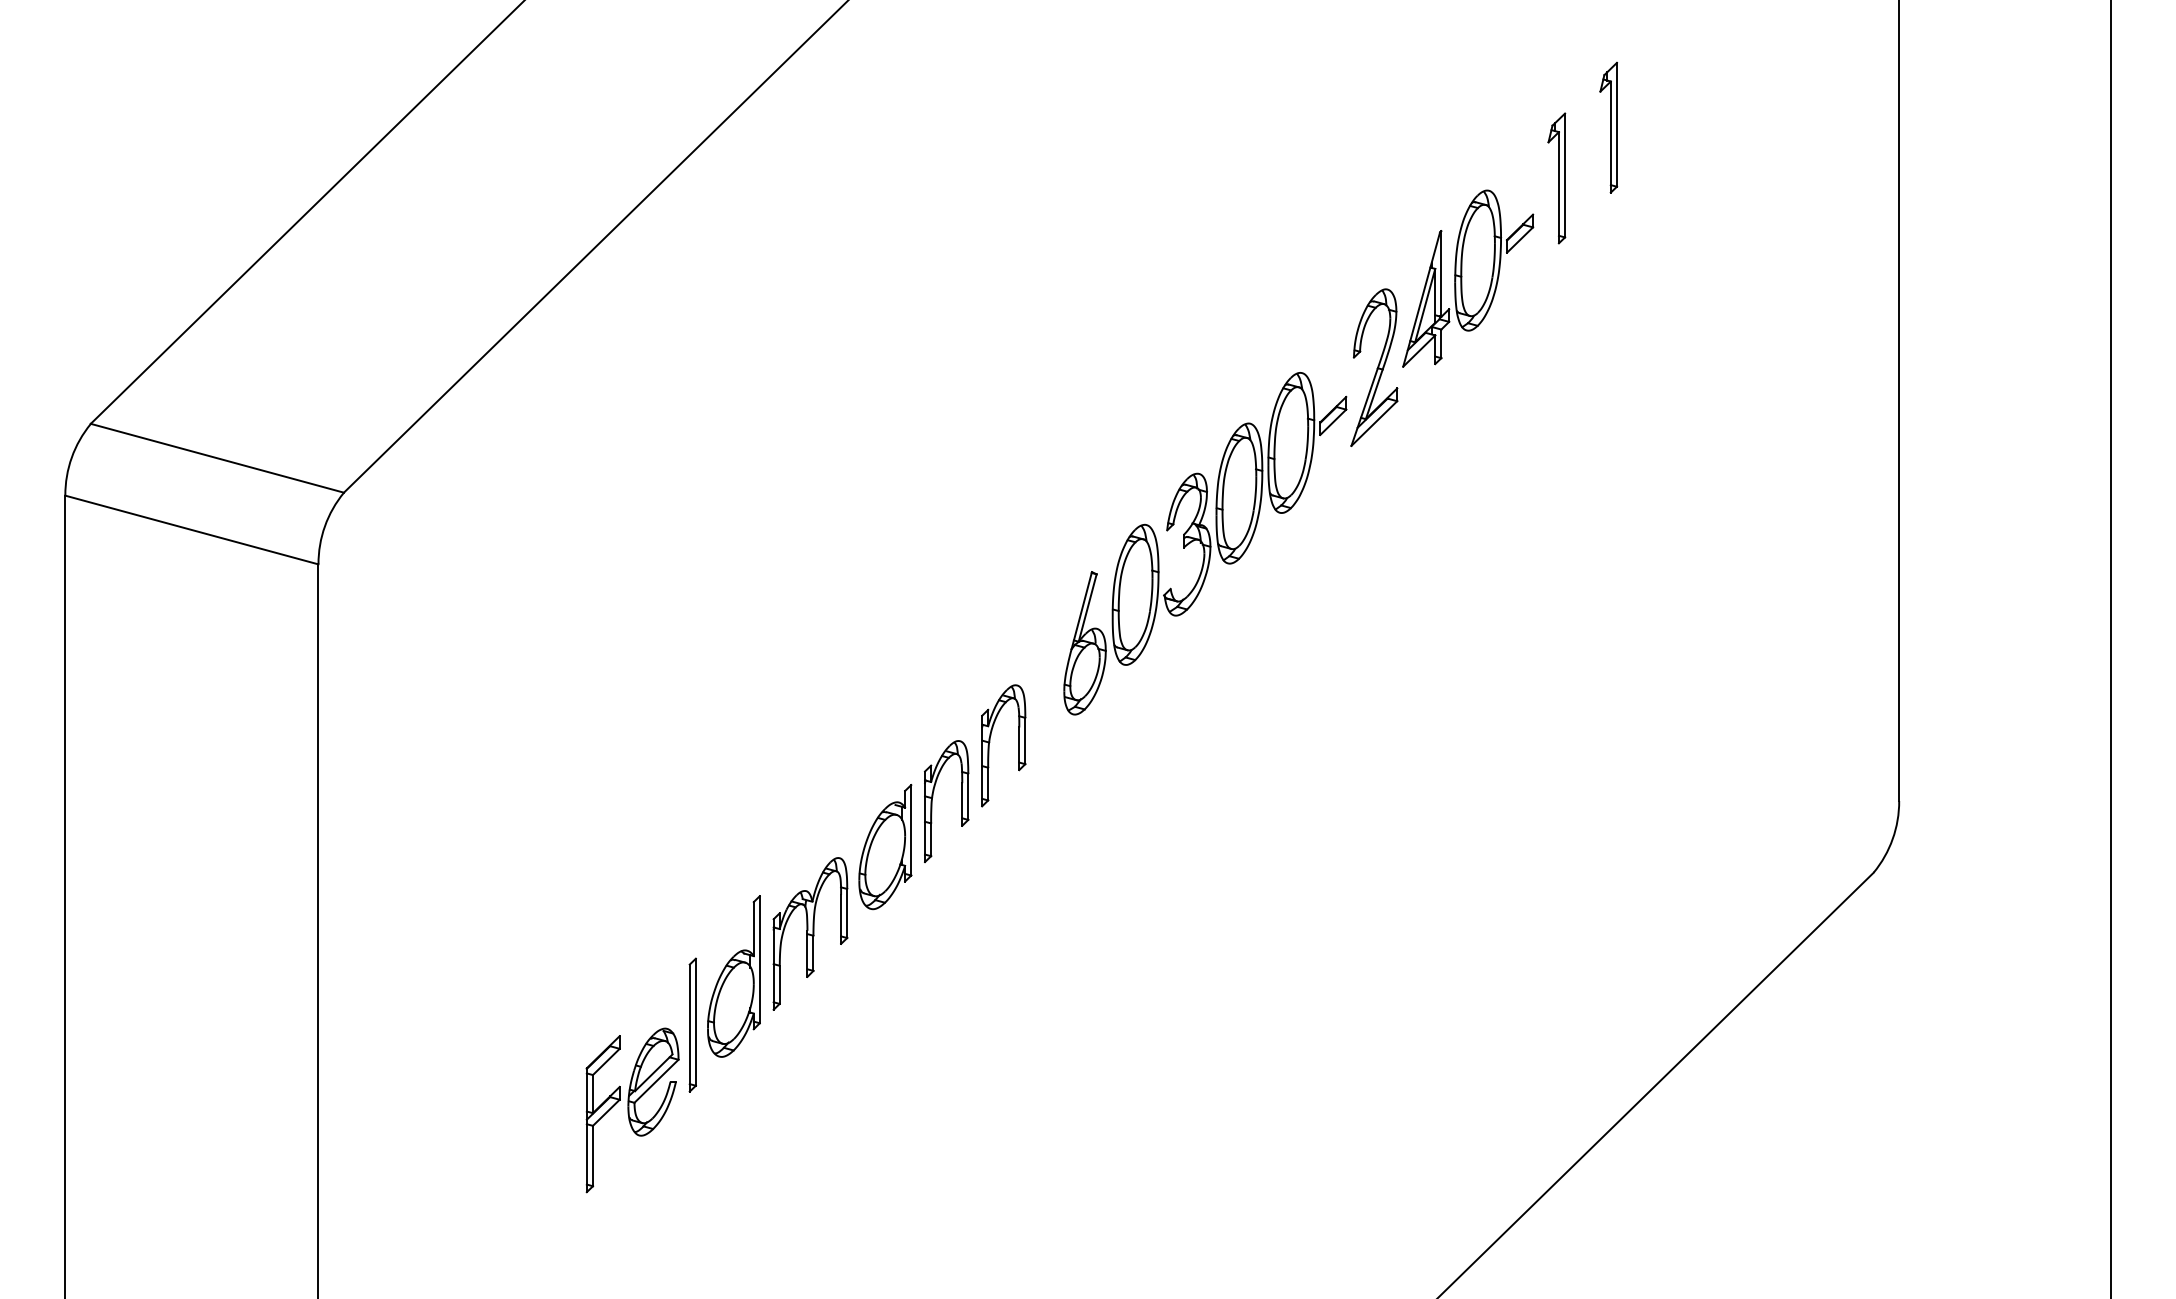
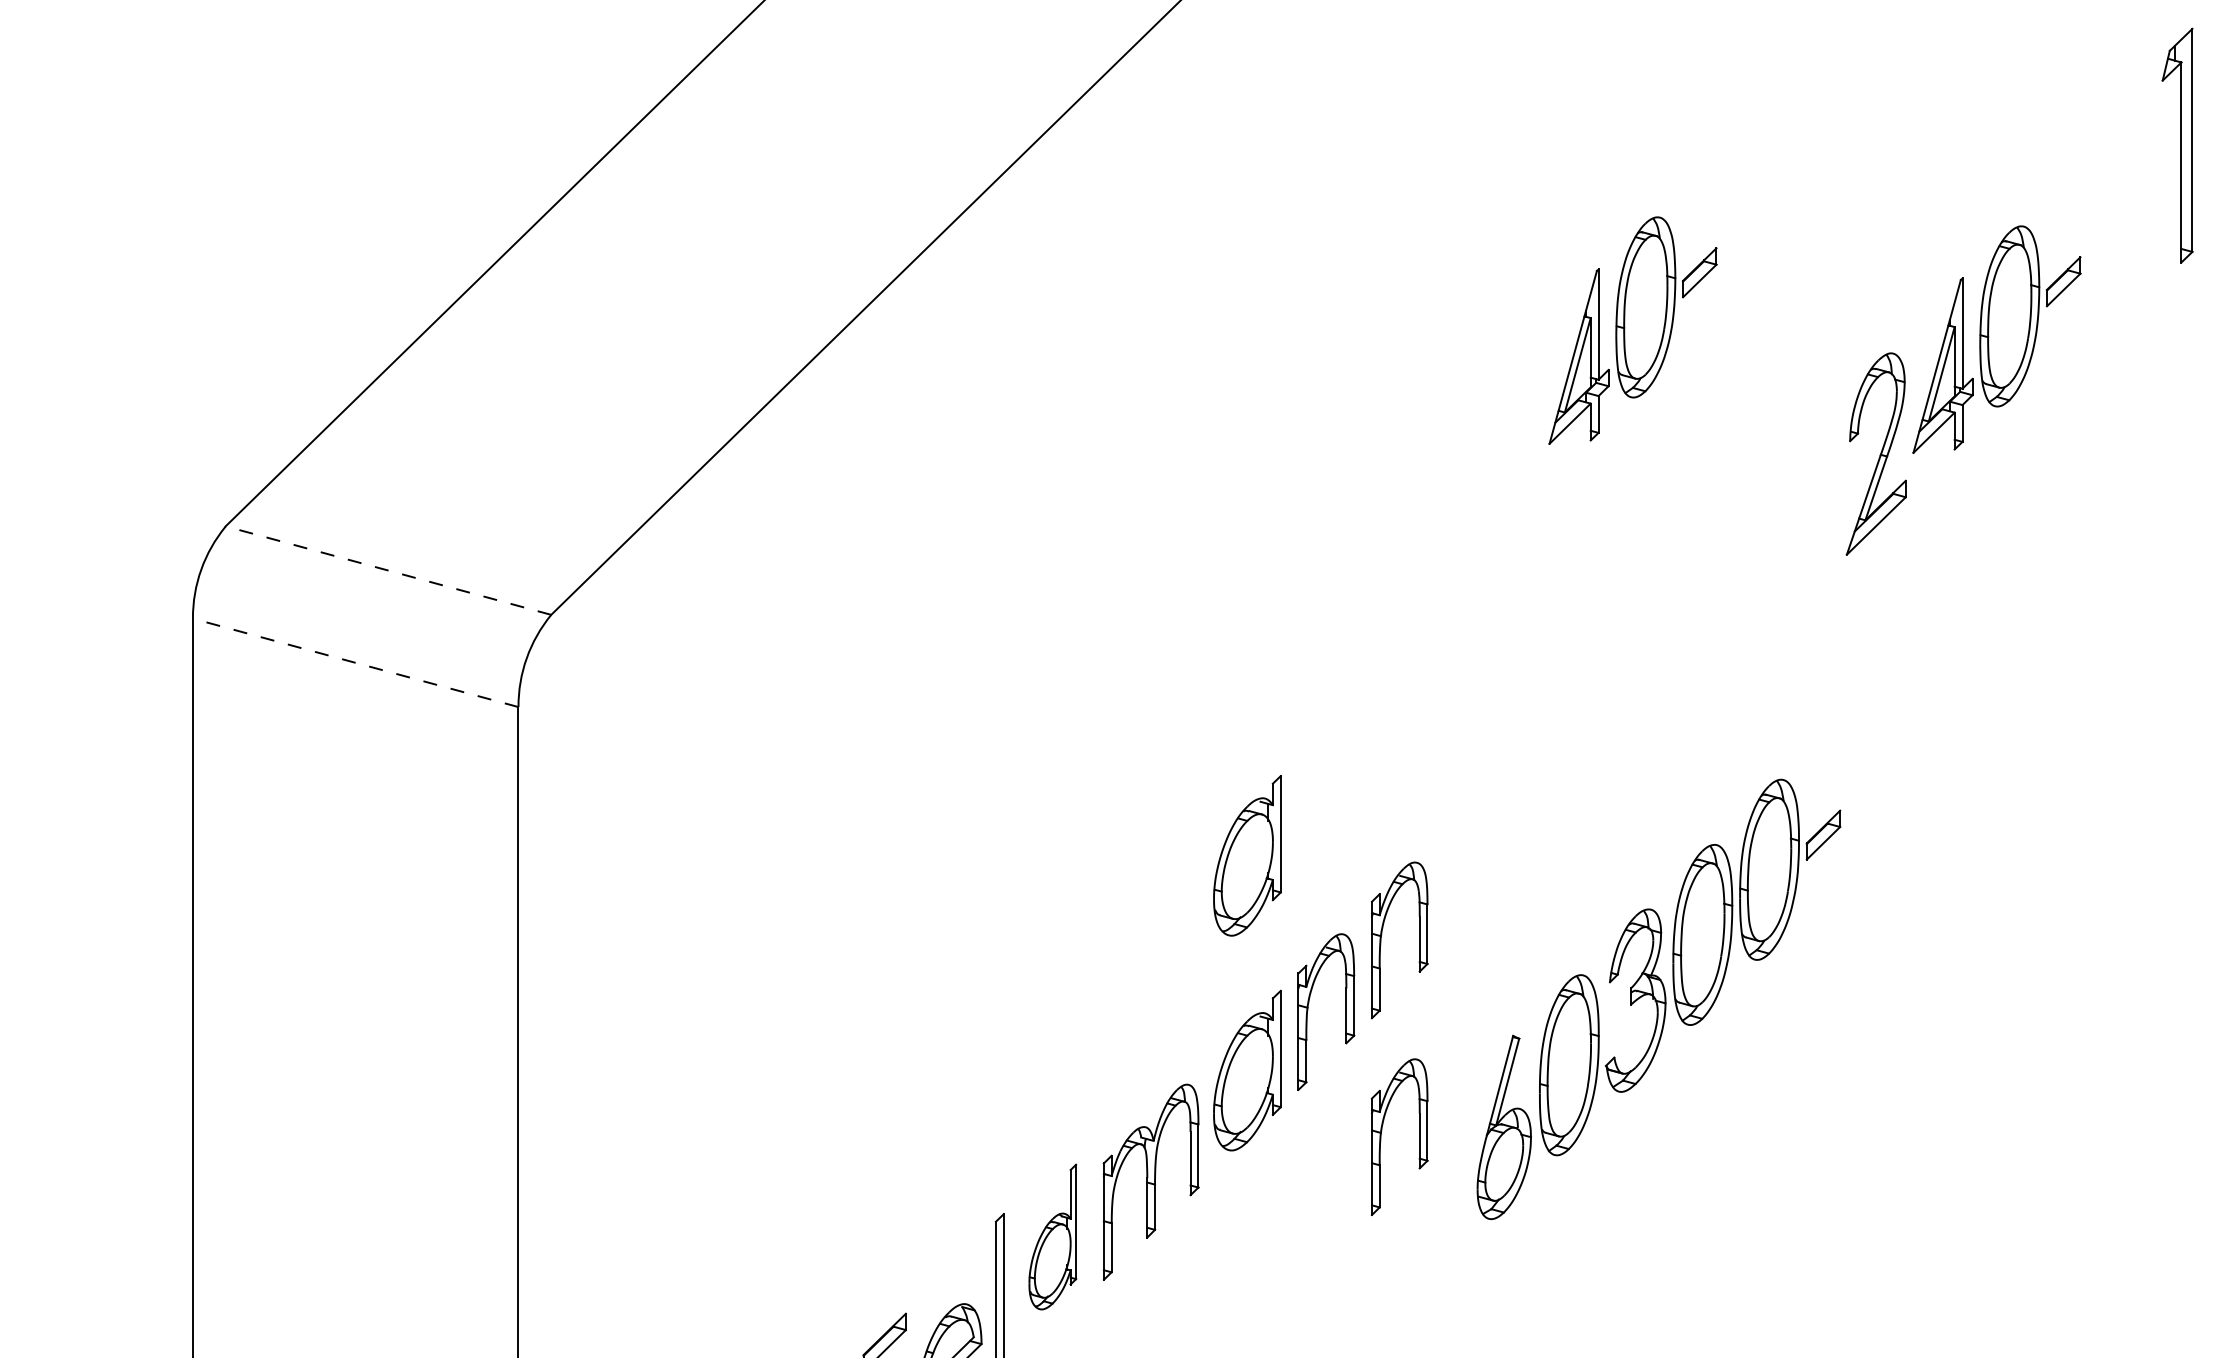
part: (1608, 127) -> (2177, 145), size x1.4
part: (1556, 178) -> (2110, 210), removed
part: (1185, 271) -> (1633, 330), added
line: (216, 458) -> (387, 570), solid -> dashed
line: (191, 529) -> (355, 662), solid -> dashed
part: (1205, 543) -> (1659, 999), moved
part: (885, 680) -> (1247, 856), added
part: (990, 895) -> (1382, 1132), added
part: (733, 976) -> (1052, 1237), size x0.7

